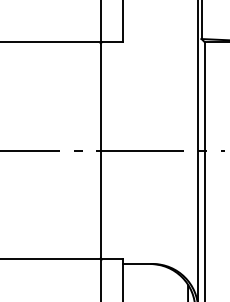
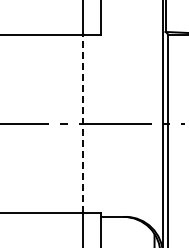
line: (100, 150) -> (82, 123), solid -> dashed

